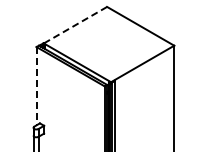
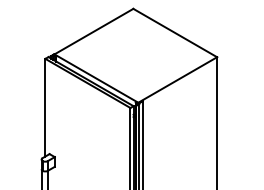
line: (75, 25) -> (93, 32), dashed -> solid
line: (36, 86) -> (45, 108), dashed -> solid

